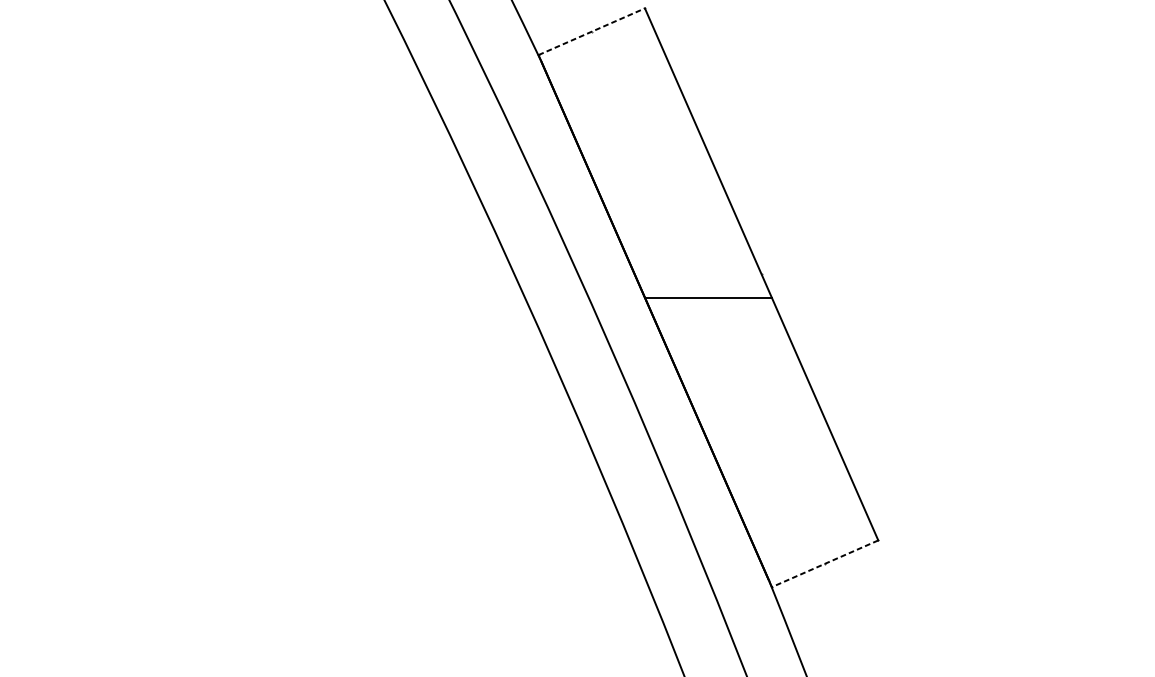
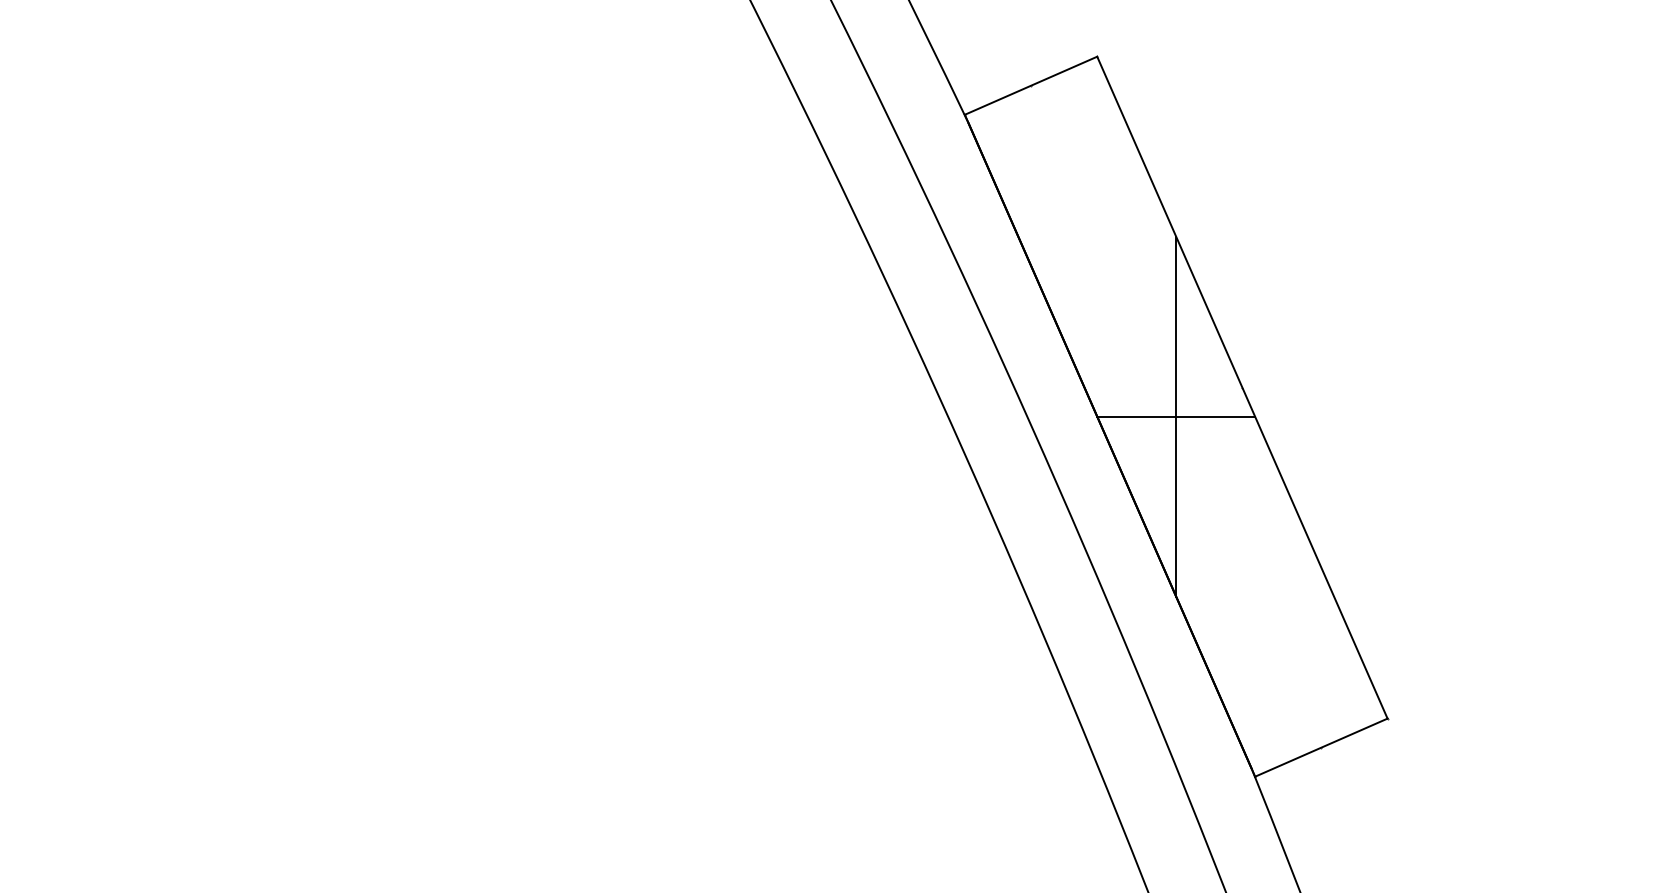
line: (592, 31) -> (1031, 85), dashed -> solid
line: (708, 297) -> (1176, 416), added
line: (824, 563) -> (1320, 747), dashed -> solid

